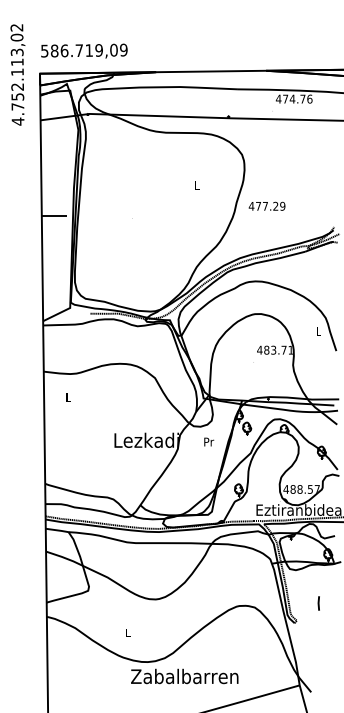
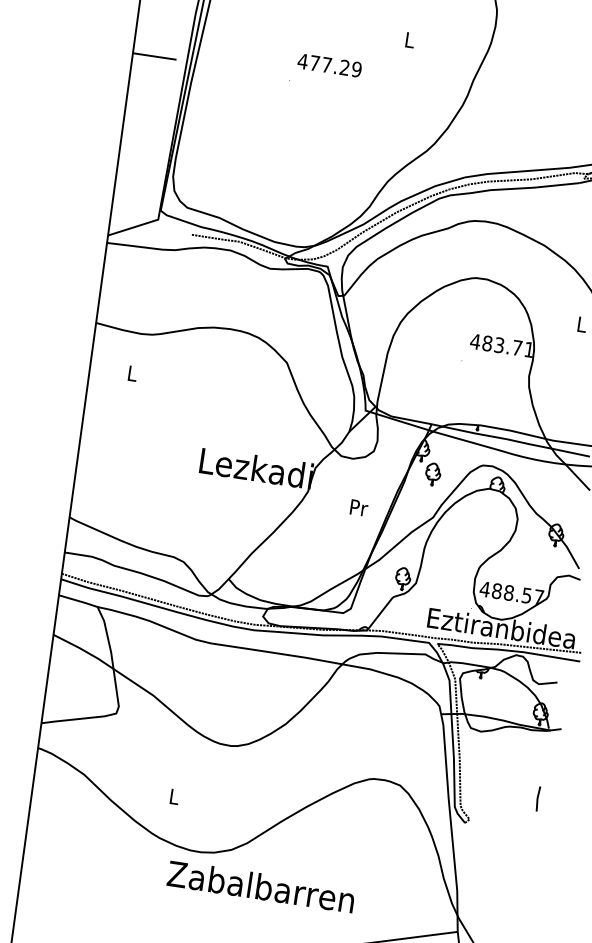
text: (266, 205) -> (328, 63), moved
text: (209, 441) -> (359, 507), moved
line: (318, 603) -> (537, 798), moved

